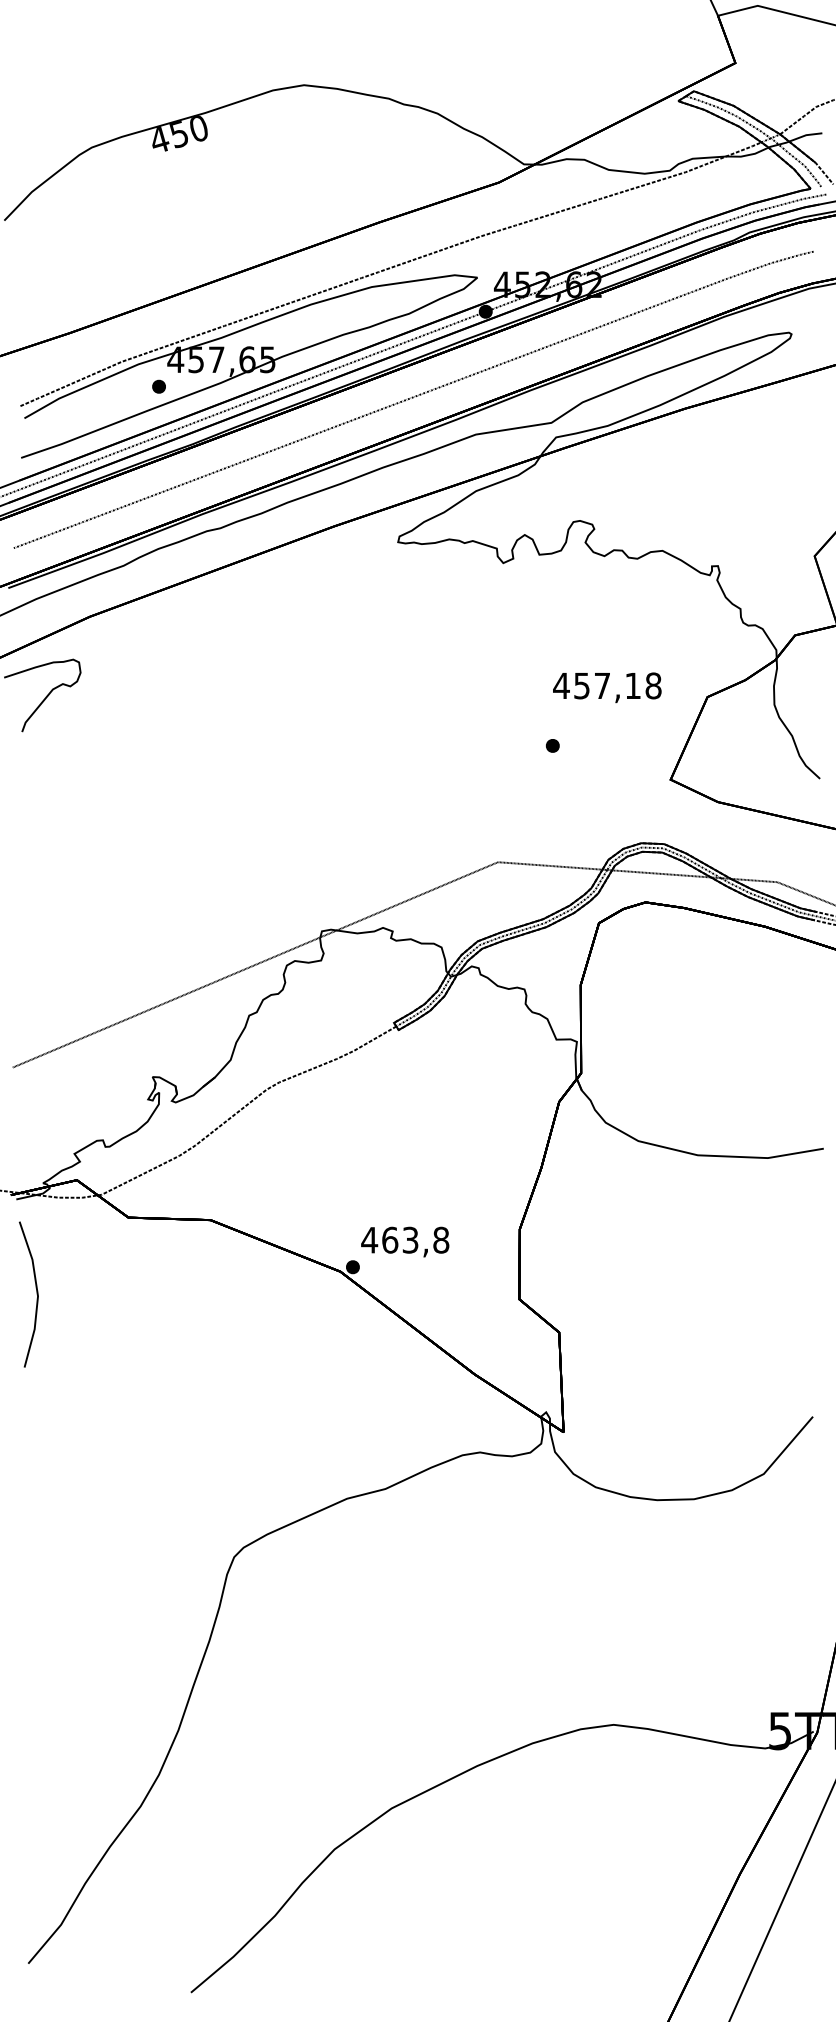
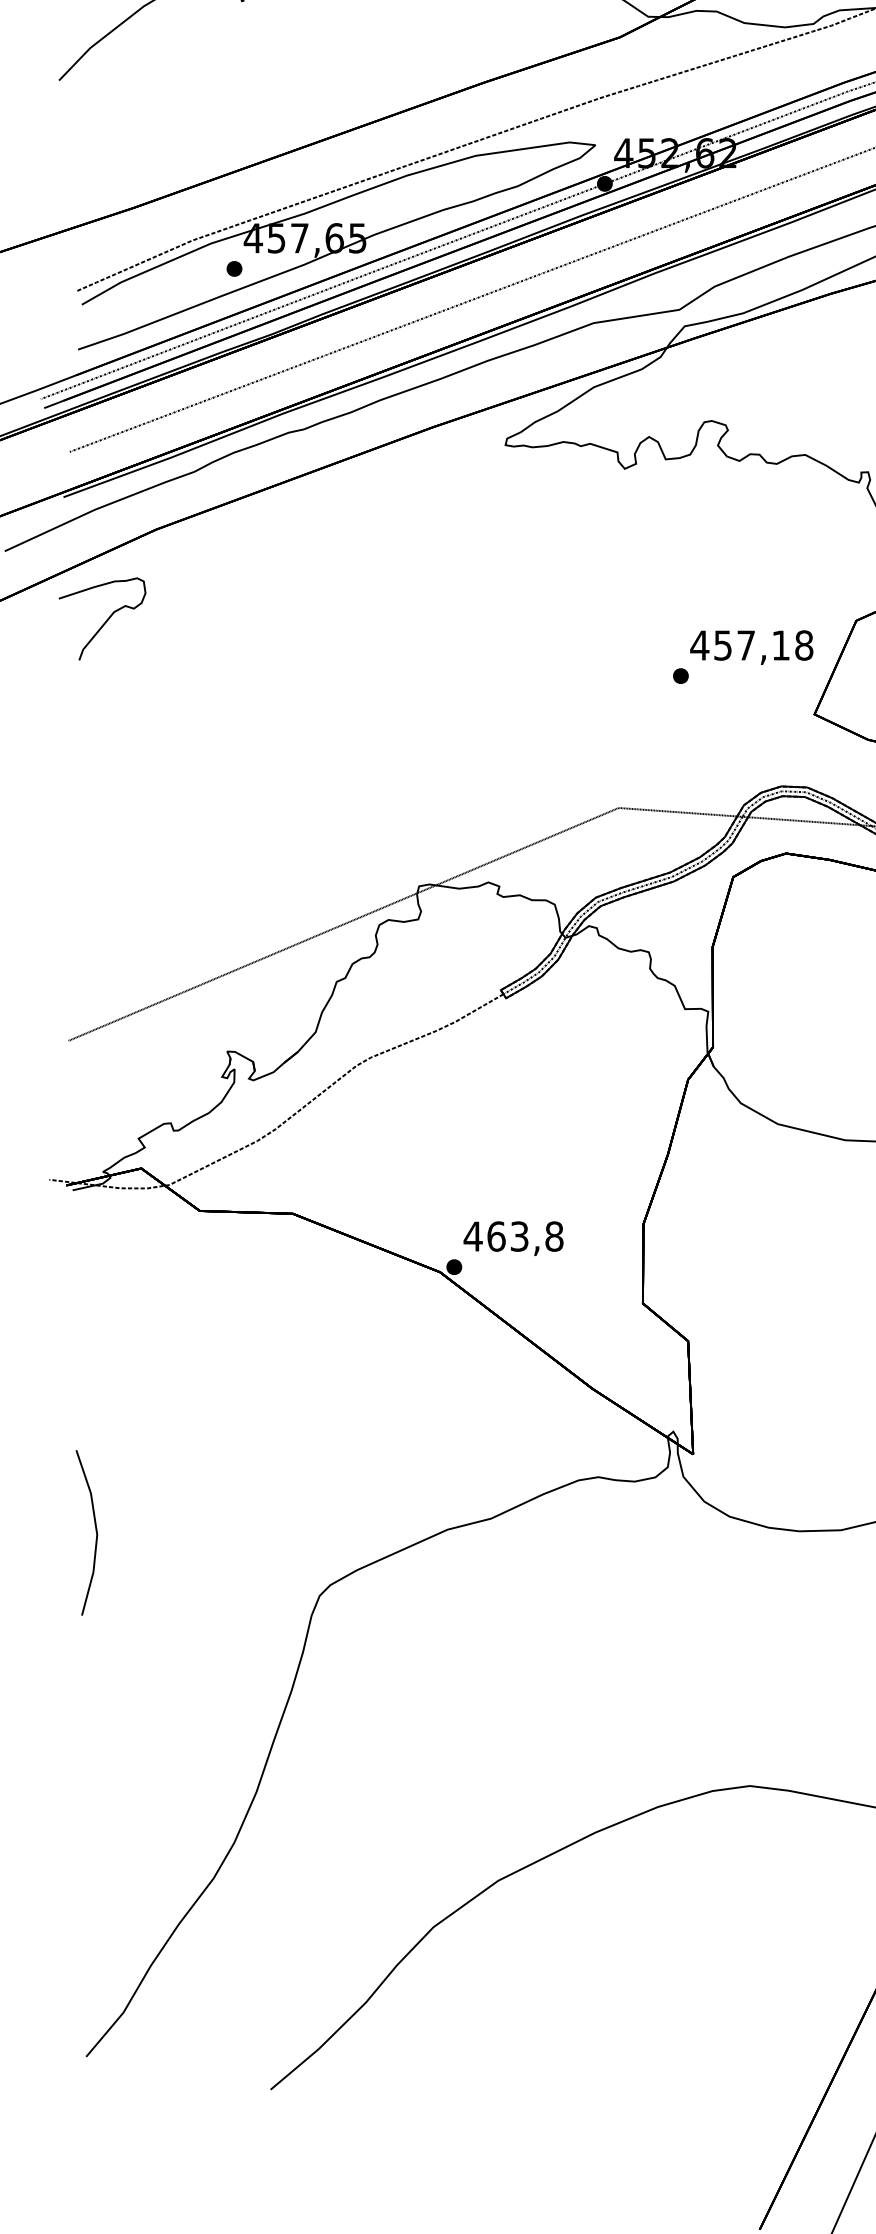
text: (607, 687) -> (751, 647), moved
line: (36, 1294) -> (95, 1532), moved

